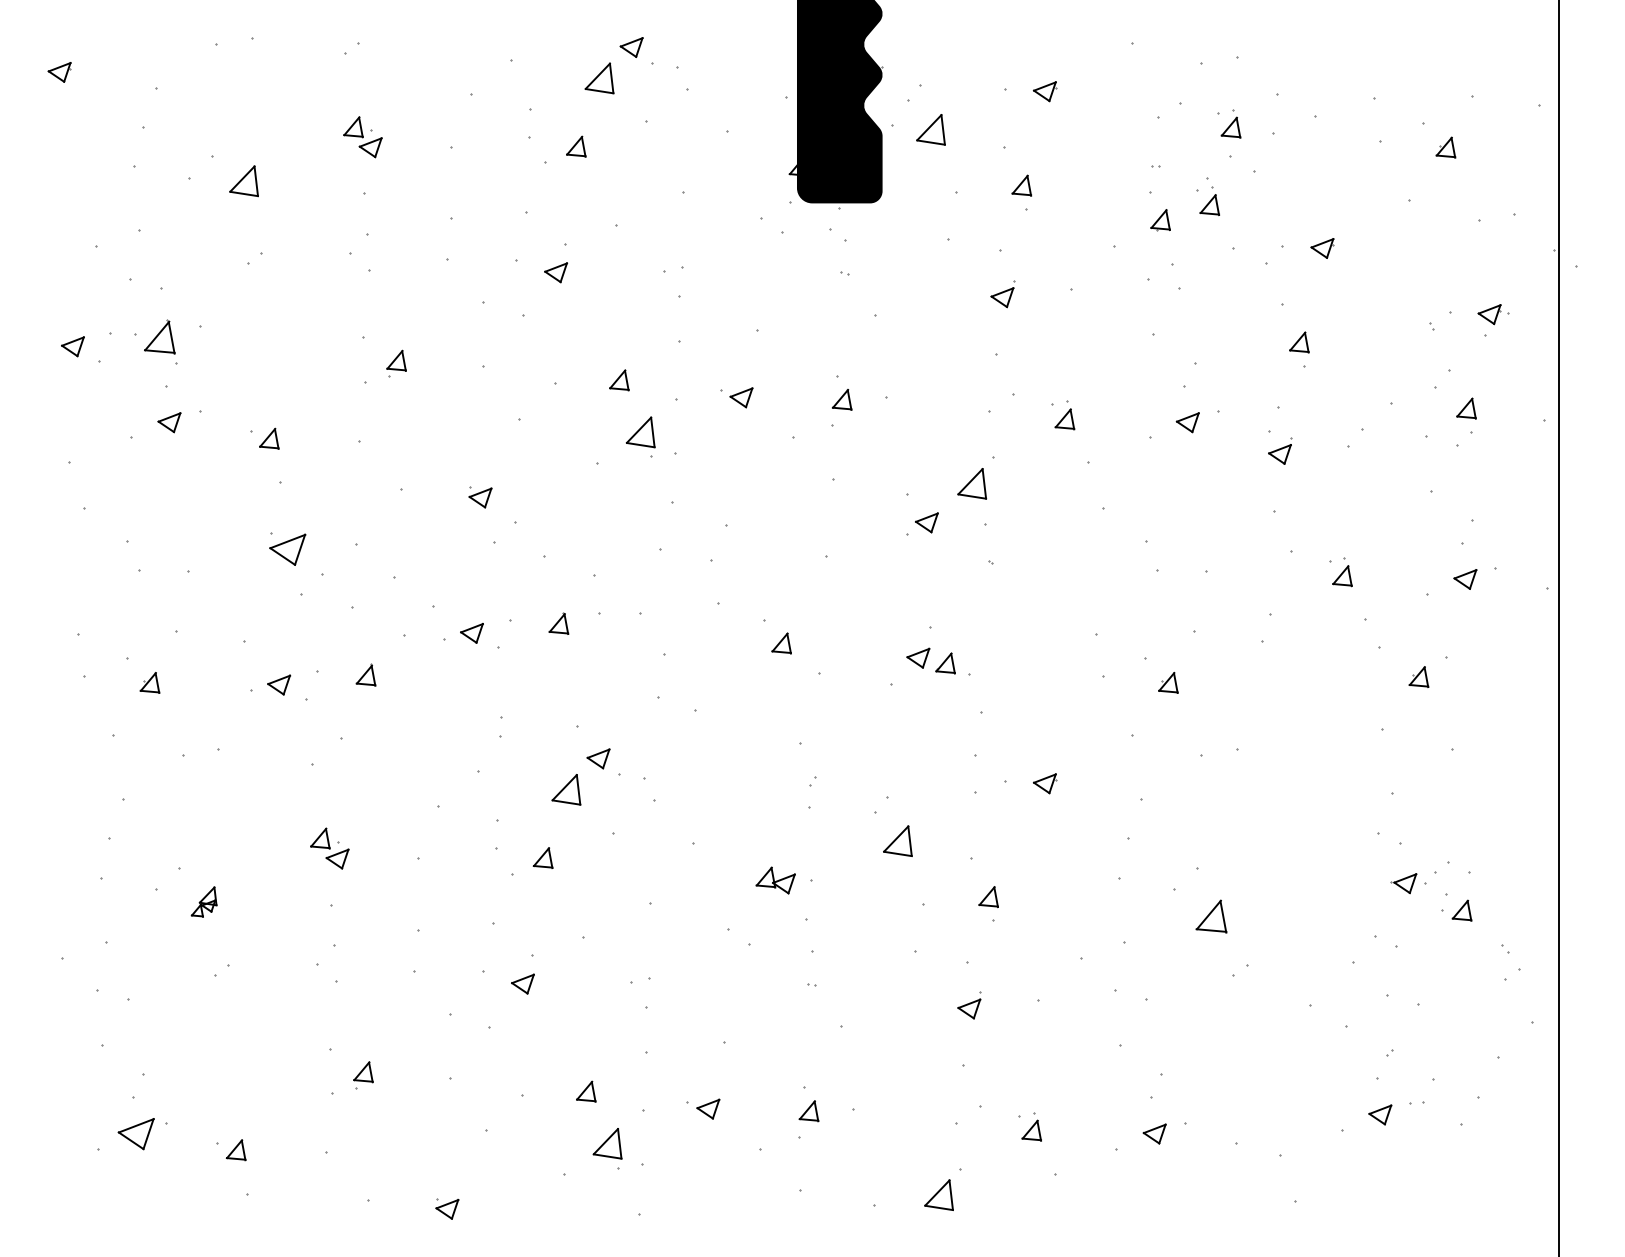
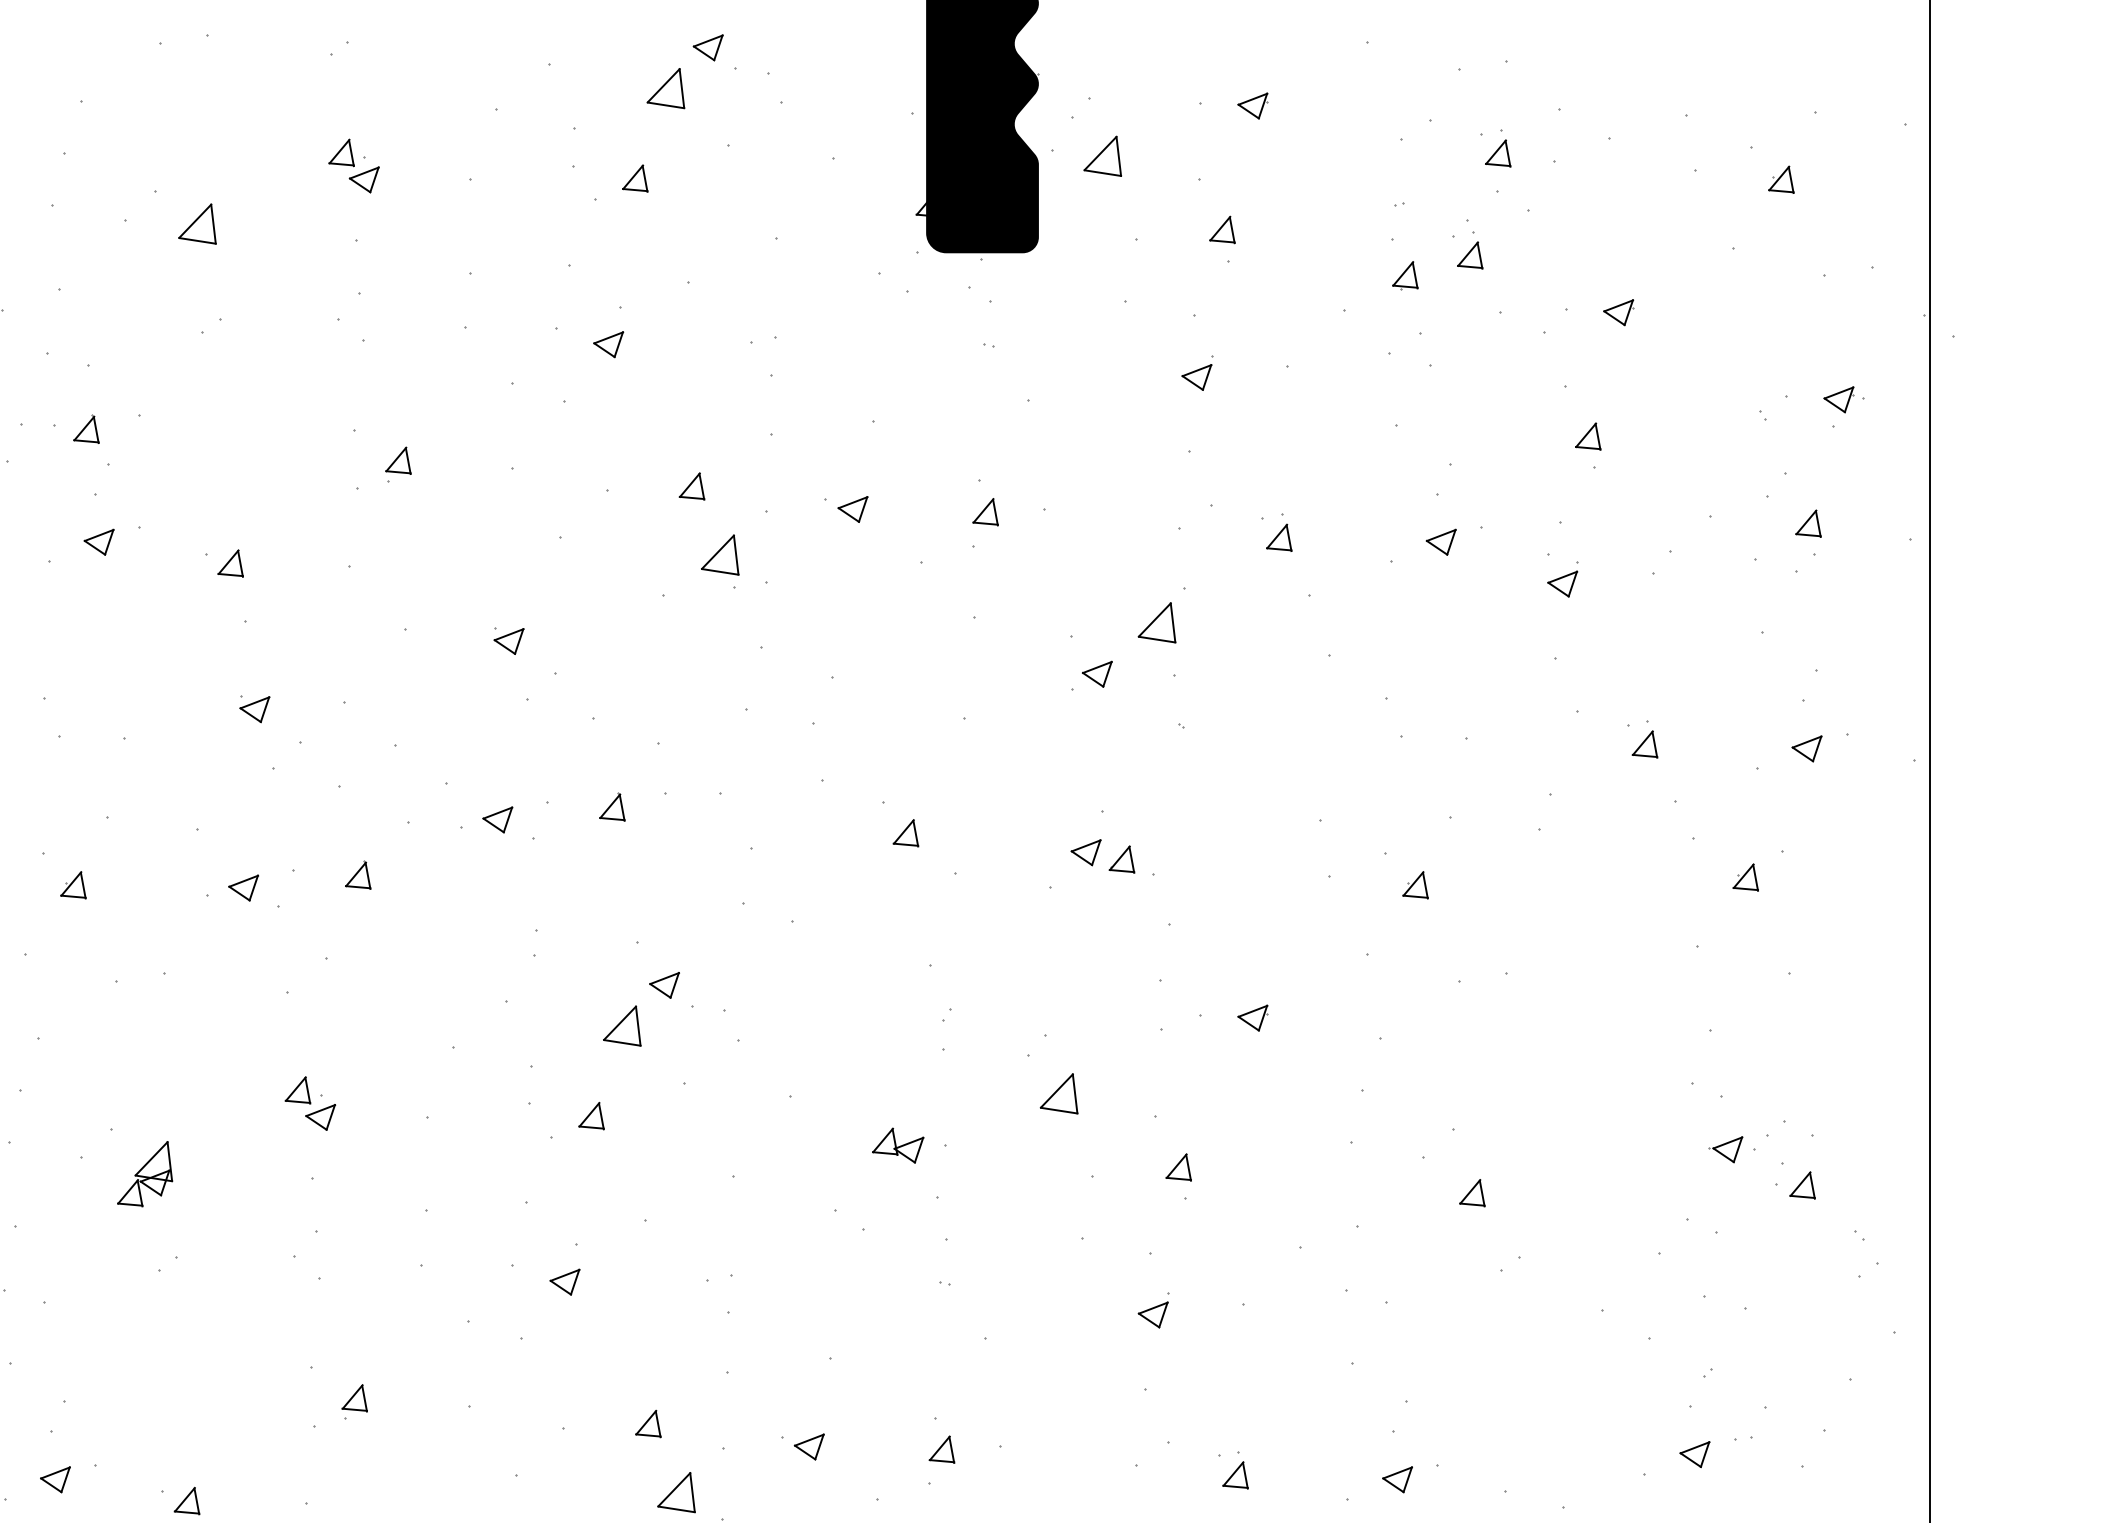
part: (159, 336) -> (85, 428), size x0.62
part: (287, 549) -> (254, 709), size x0.62
part: (203, 901) -> (143, 1173), size x1.67
part: (1211, 916) -> (1472, 1193), size x0.62
part: (136, 1133) -> (55, 1479), size x0.62

